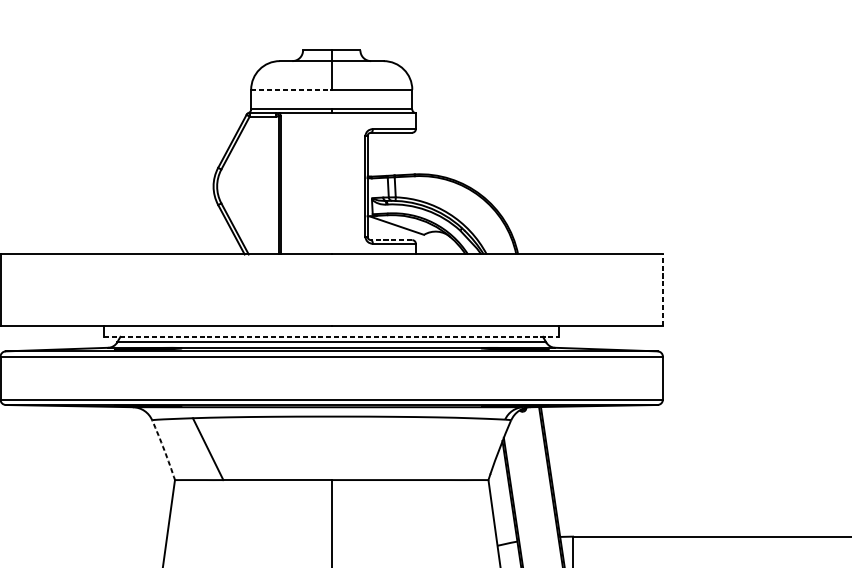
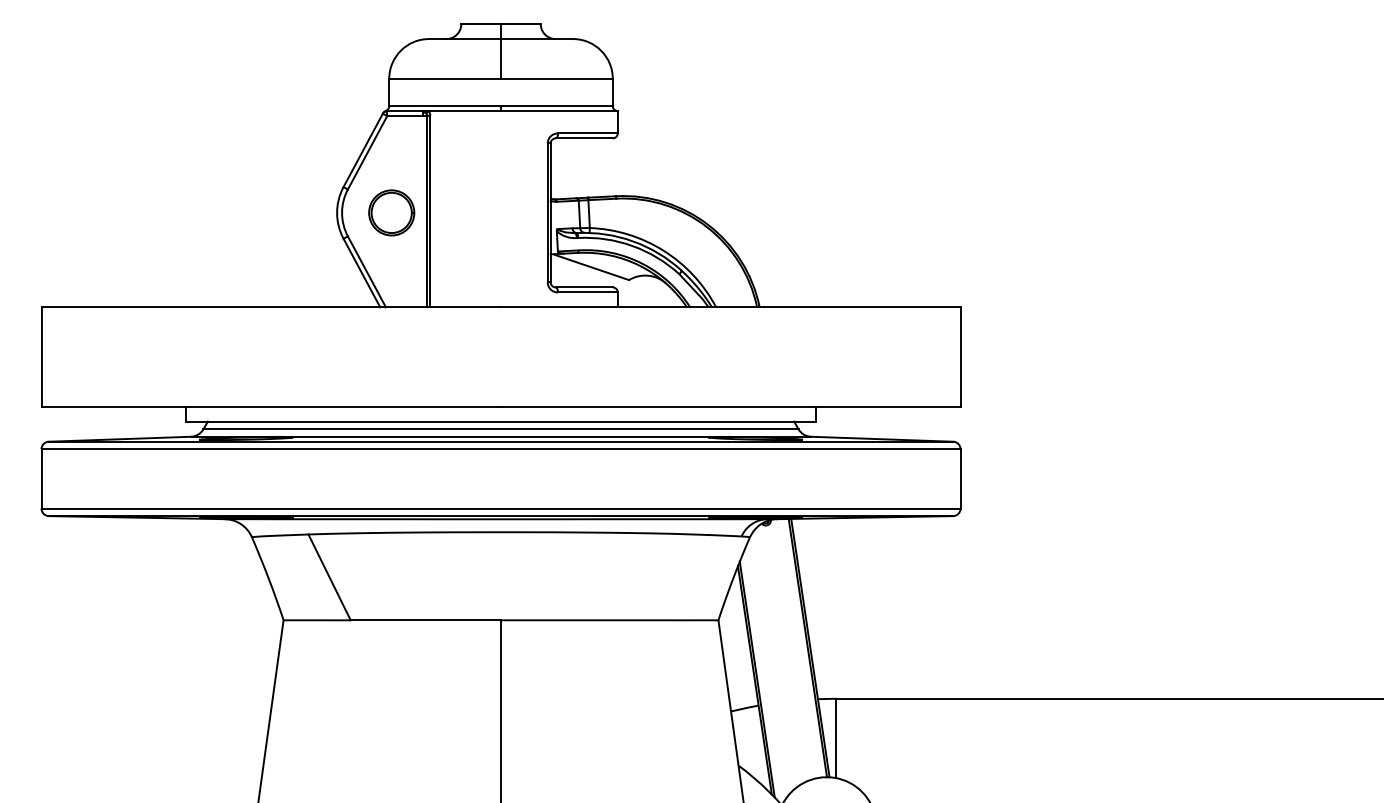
line: (291, 89) -> (445, 78), dashed -> solid
part: (252, 186) -> (391, 212), added
line: (391, 240) -> (584, 287), dashed -> solid
line: (662, 289) -> (960, 356), dashed -> solid
line: (332, 336) -> (501, 421), dashed -> solid
arc: (164, 449) -> (268, 578), dashed -> solid

